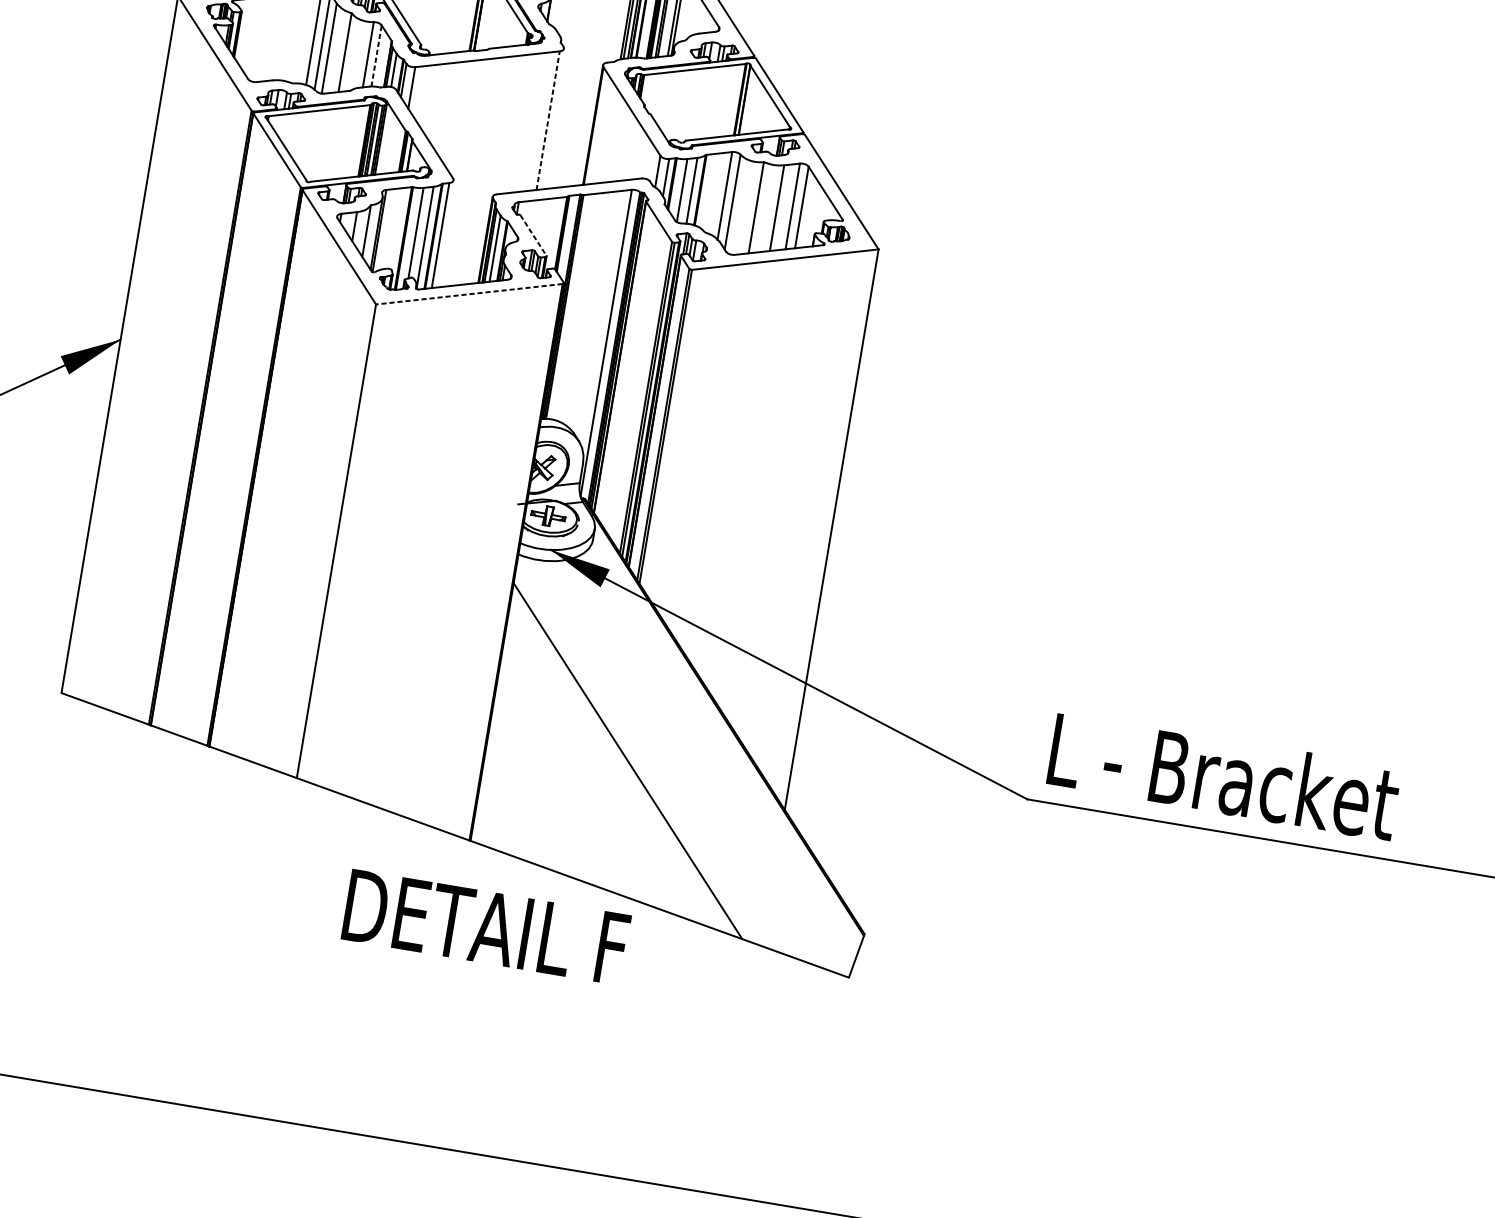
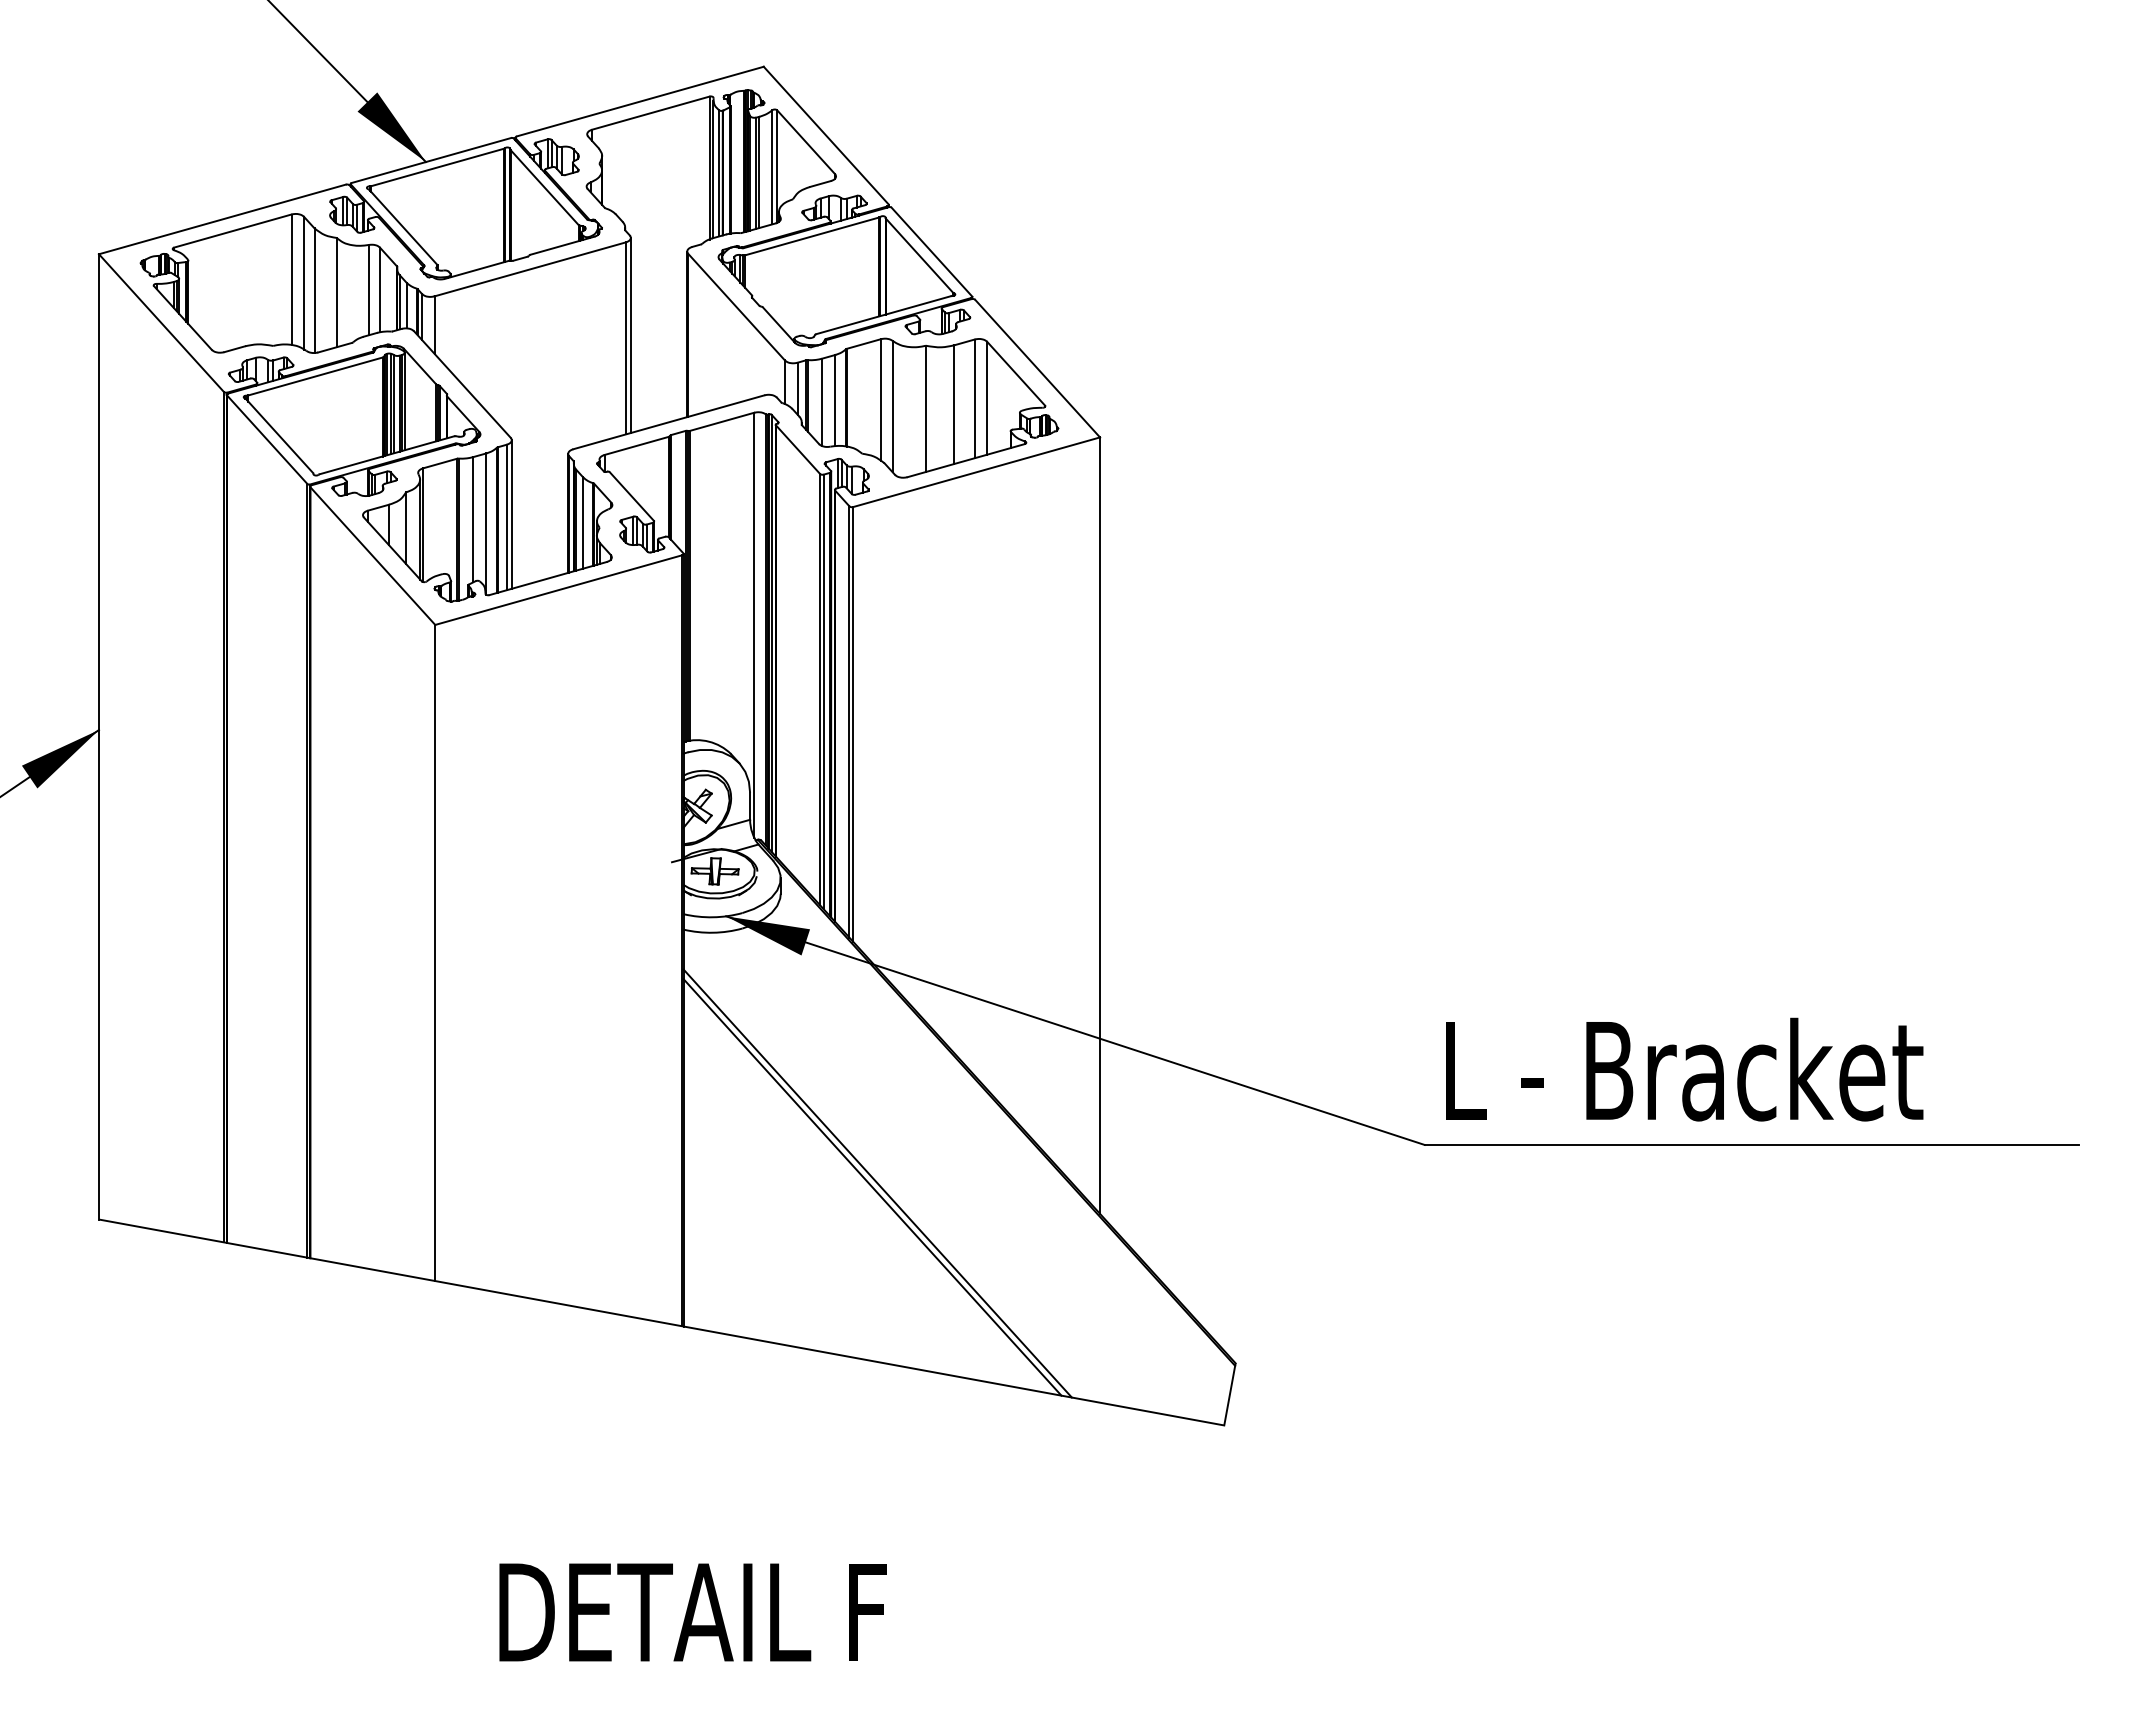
line: (376, 55) -> (379, 289), dashed -> solid
line: (548, 119) -> (625, 337), dashed -> solid
line: (551, 119) -> (630, 335), added
line: (444, 233) -> (511, 514), added
line: (533, 235) -> (631, 496), dashed -> solid
line: (469, 294) -> (558, 590), dashed -> solid
line: (623, 763) -> (872, 1187), added
text: (485, 927) -> (692, 1612), moved

